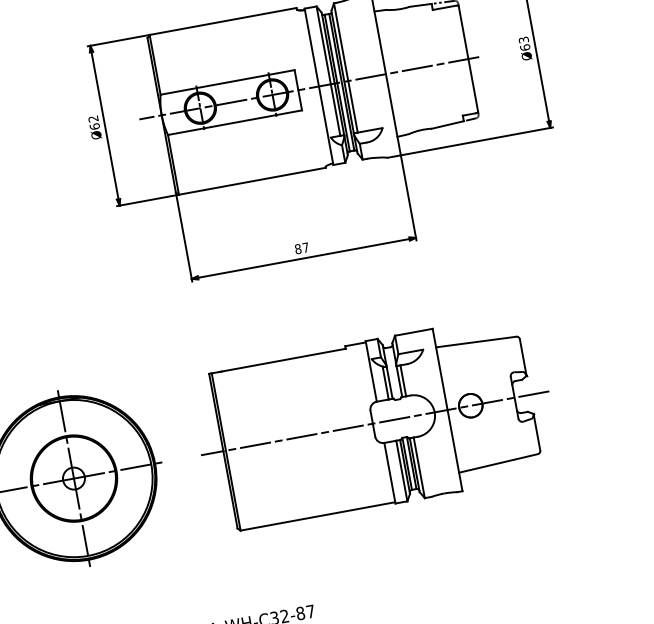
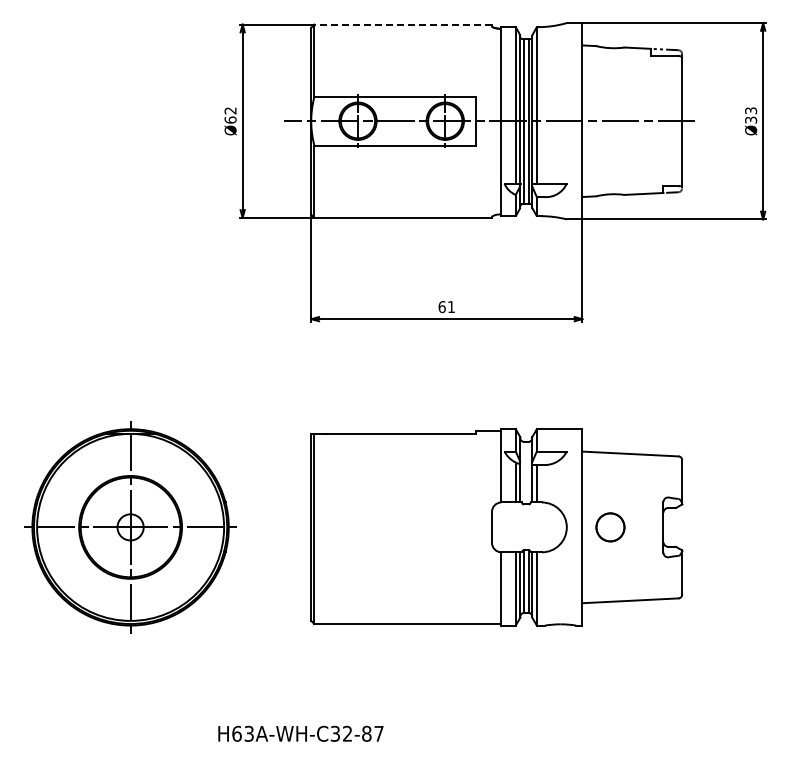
line: (223, 21) -> (403, 24), solid -> dashed
text: (525, 47) -> (751, 119), Ø63 -> Ø33
text: (301, 248) -> (446, 306), 87 -> 61
line: (374, 423) -> (494, 527), removed

